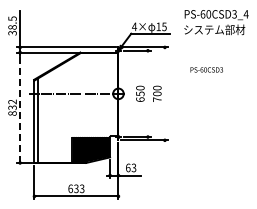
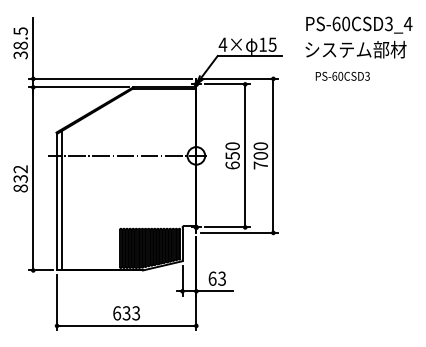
text: (206, 69) -> (342, 75), moved
line: (147, 93) -> (244, 155), added
line: (164, 93) -> (272, 155), added
line: (20, 108) -> (33, 180), dashed -> solid

